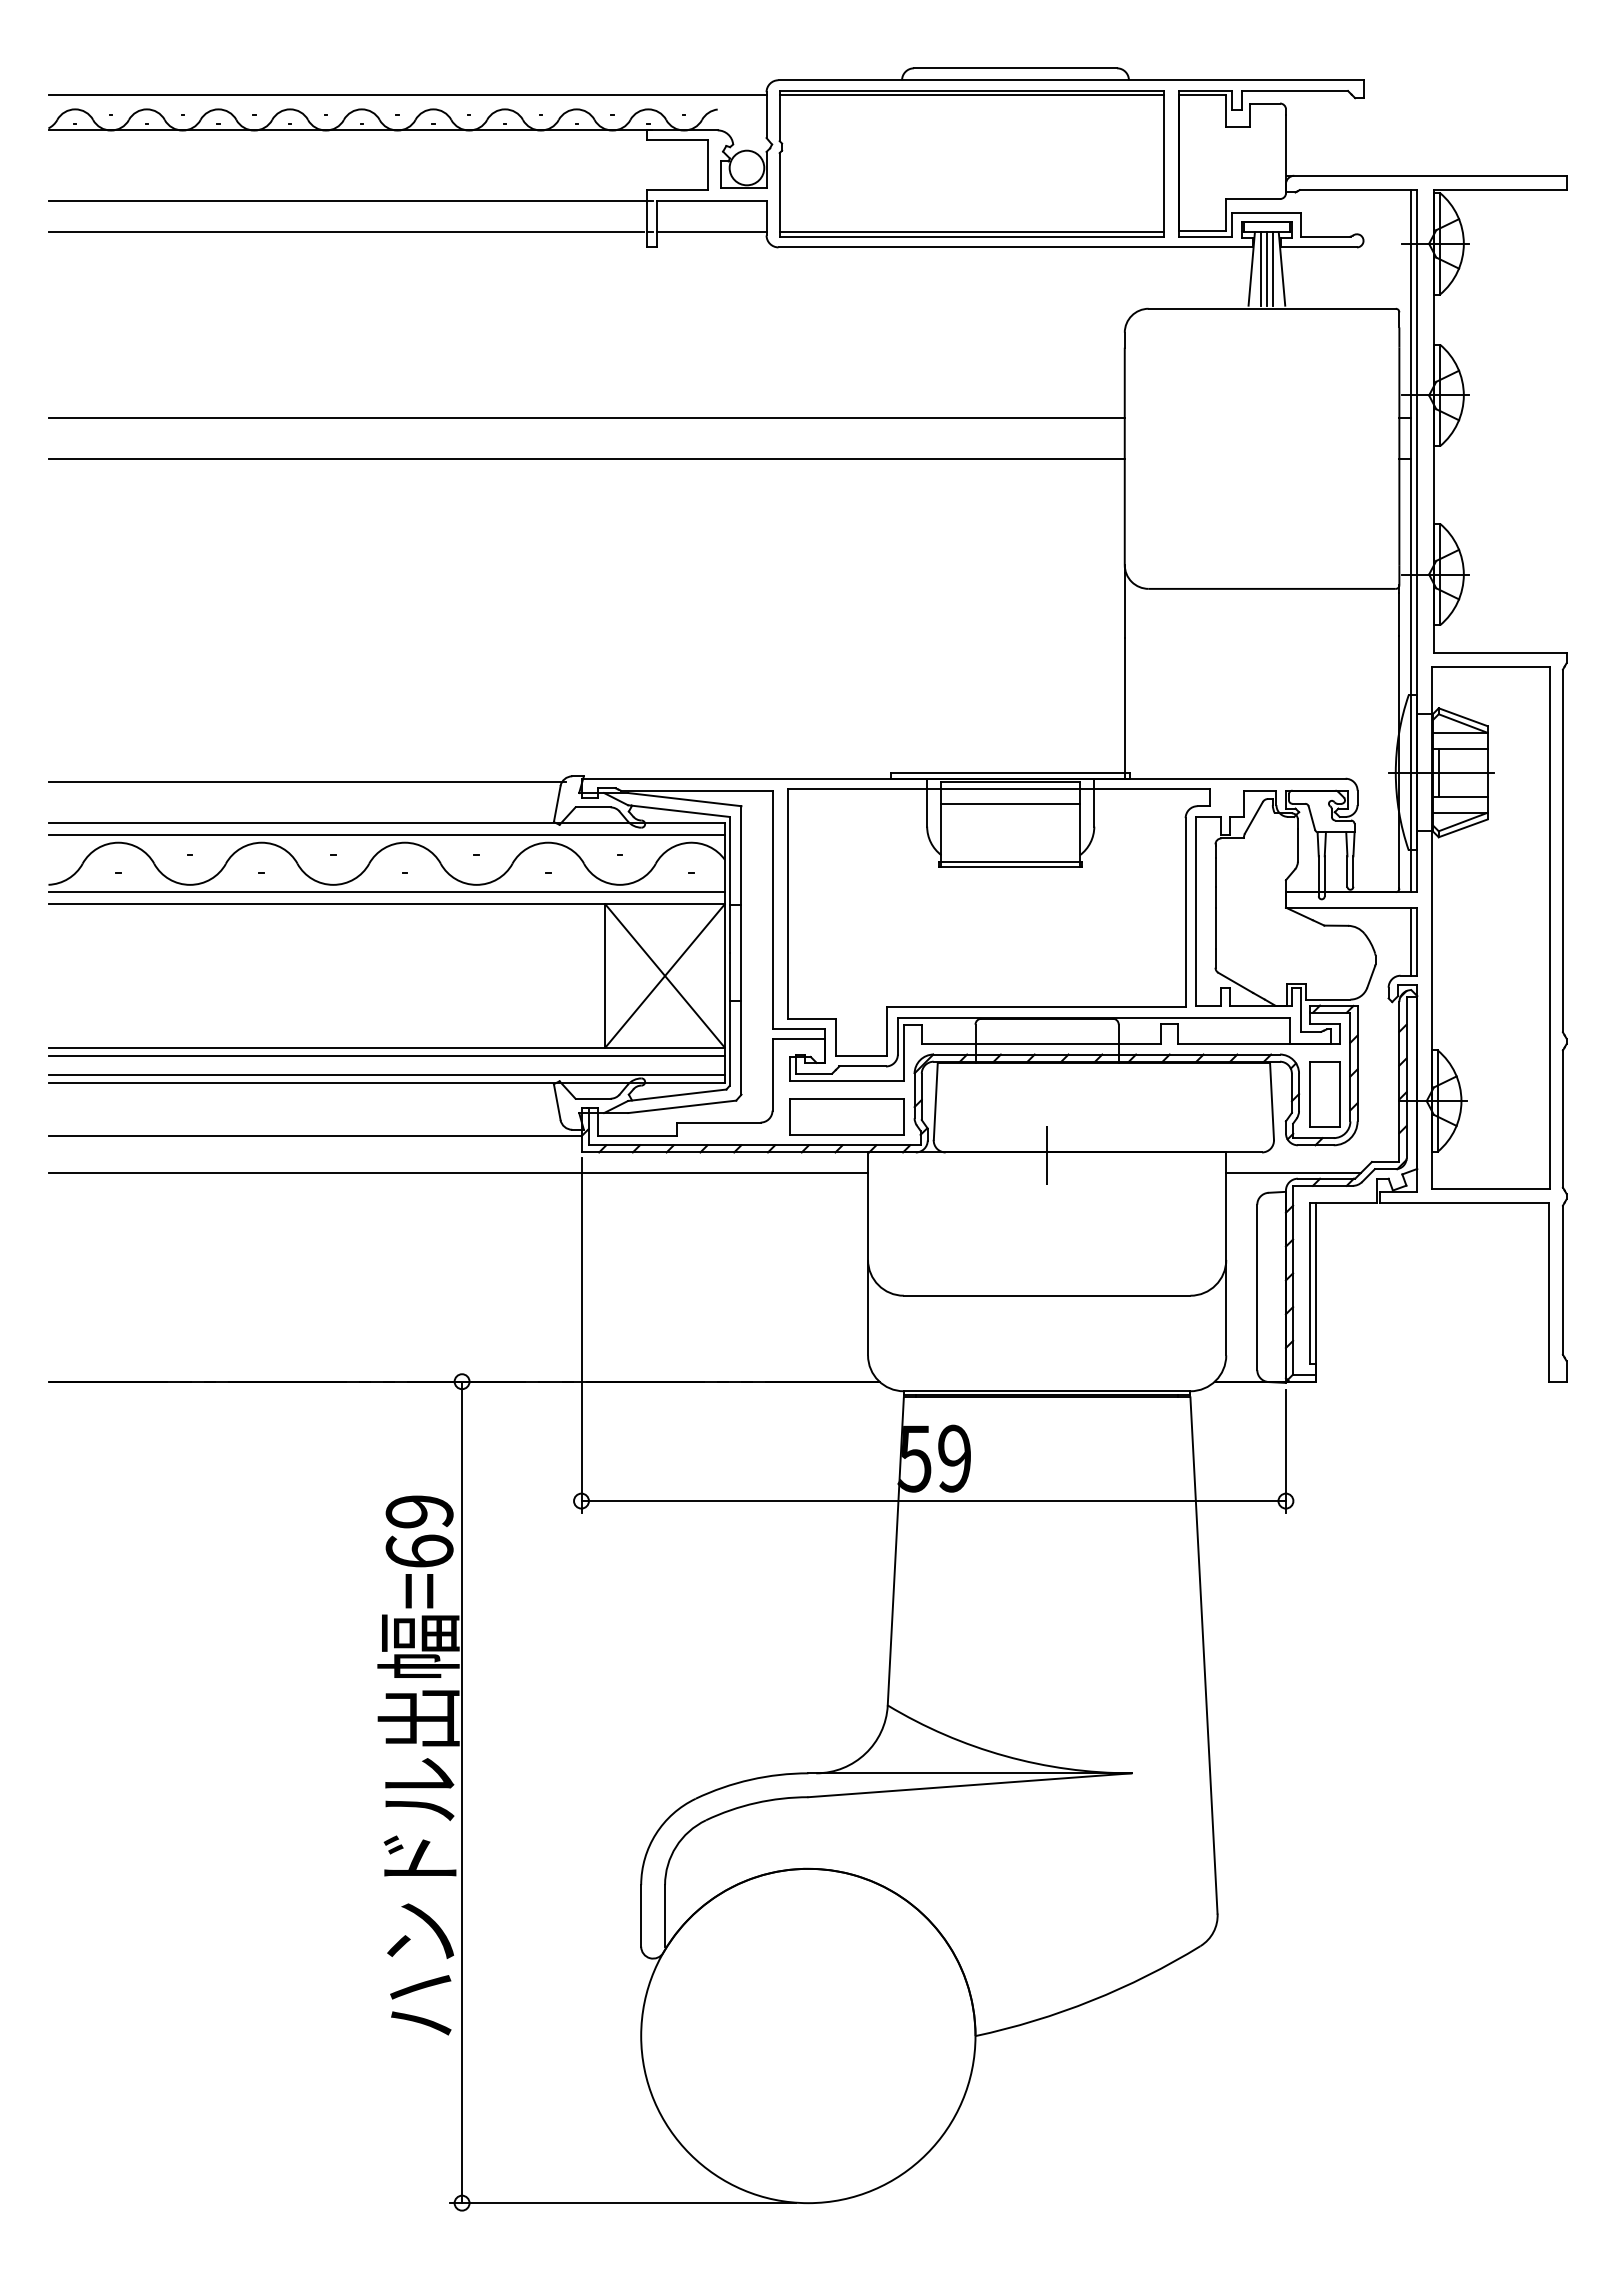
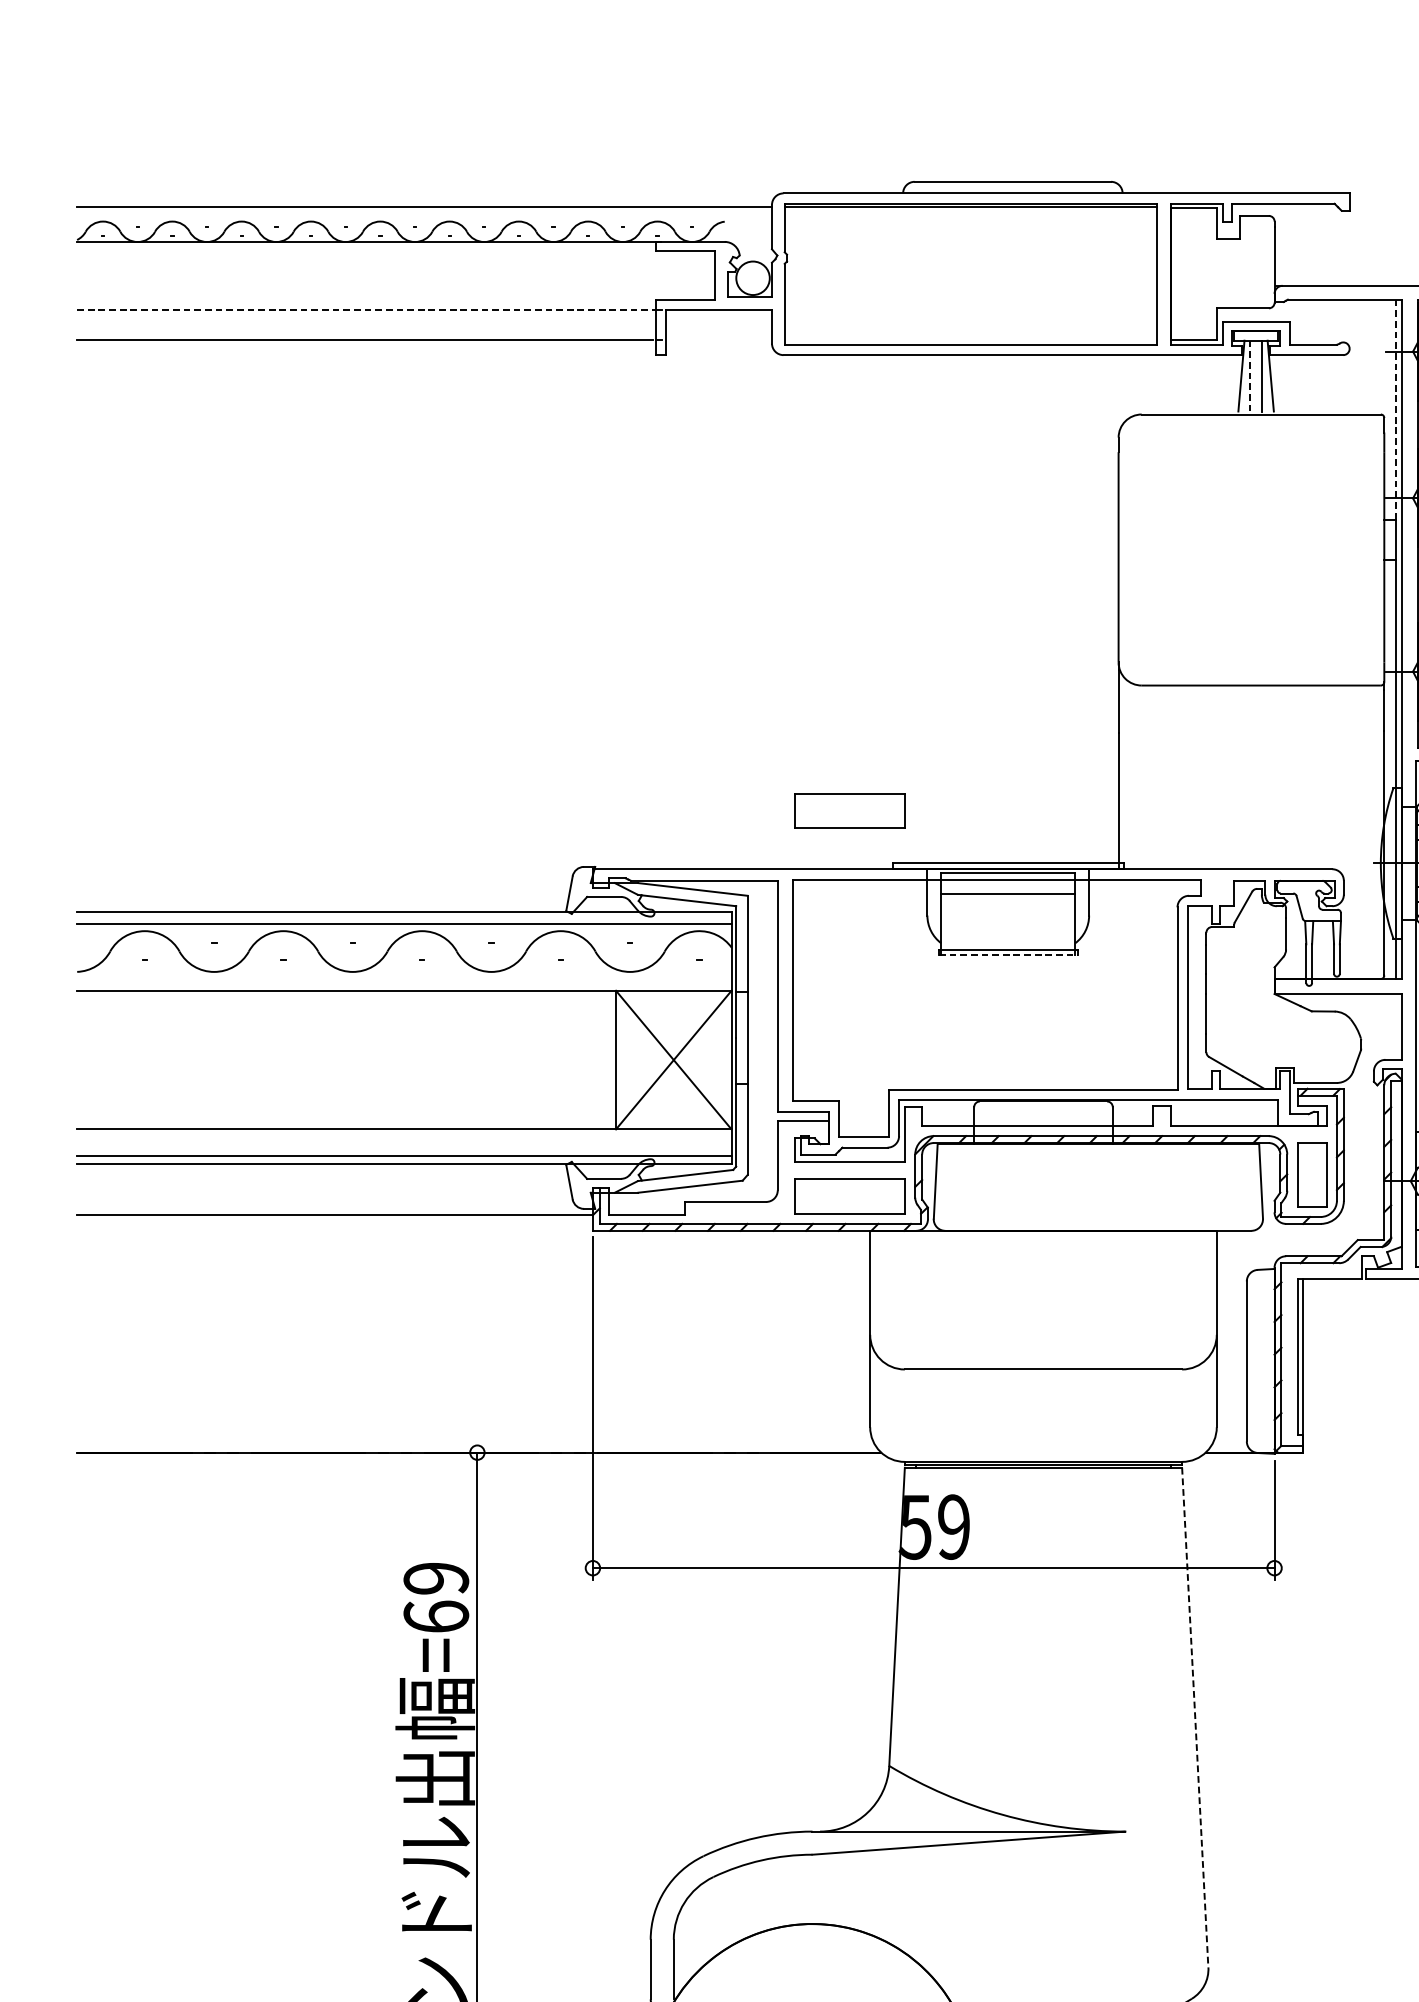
line: (348, 200) -> (367, 309), solid -> dashed
line: (711, 231) -> (718, 339), removed
line: (971, 231) -> (970, 339), removed
line: (1266, 268) -> (1255, 375), removed
line: (1260, 269) -> (1249, 376), solid -> dashed
line: (1411, 304) -> (1396, 410), solid -> dashed
line: (586, 418) -> (597, 520), removed
line: (586, 458) -> (597, 559), removed
part: (846, 718) -> (849, 810), added
line: (307, 782) -> (327, 872), removed
line: (1010, 867) -> (1008, 955), solid -> dashed
line: (386, 892) -> (404, 979), removed
line: (1411, 941) -> (1396, 1026), removed
line: (386, 1055) -> (404, 1137), removed
line: (1047, 1154) -> (1043, 1232), removed
line: (458, 1172) -> (473, 1250), removed
line: (1293, 1172) -> (1281, 1250), removed
line: (1204, 1655) -> (1195, 1717), solid -> dashed

